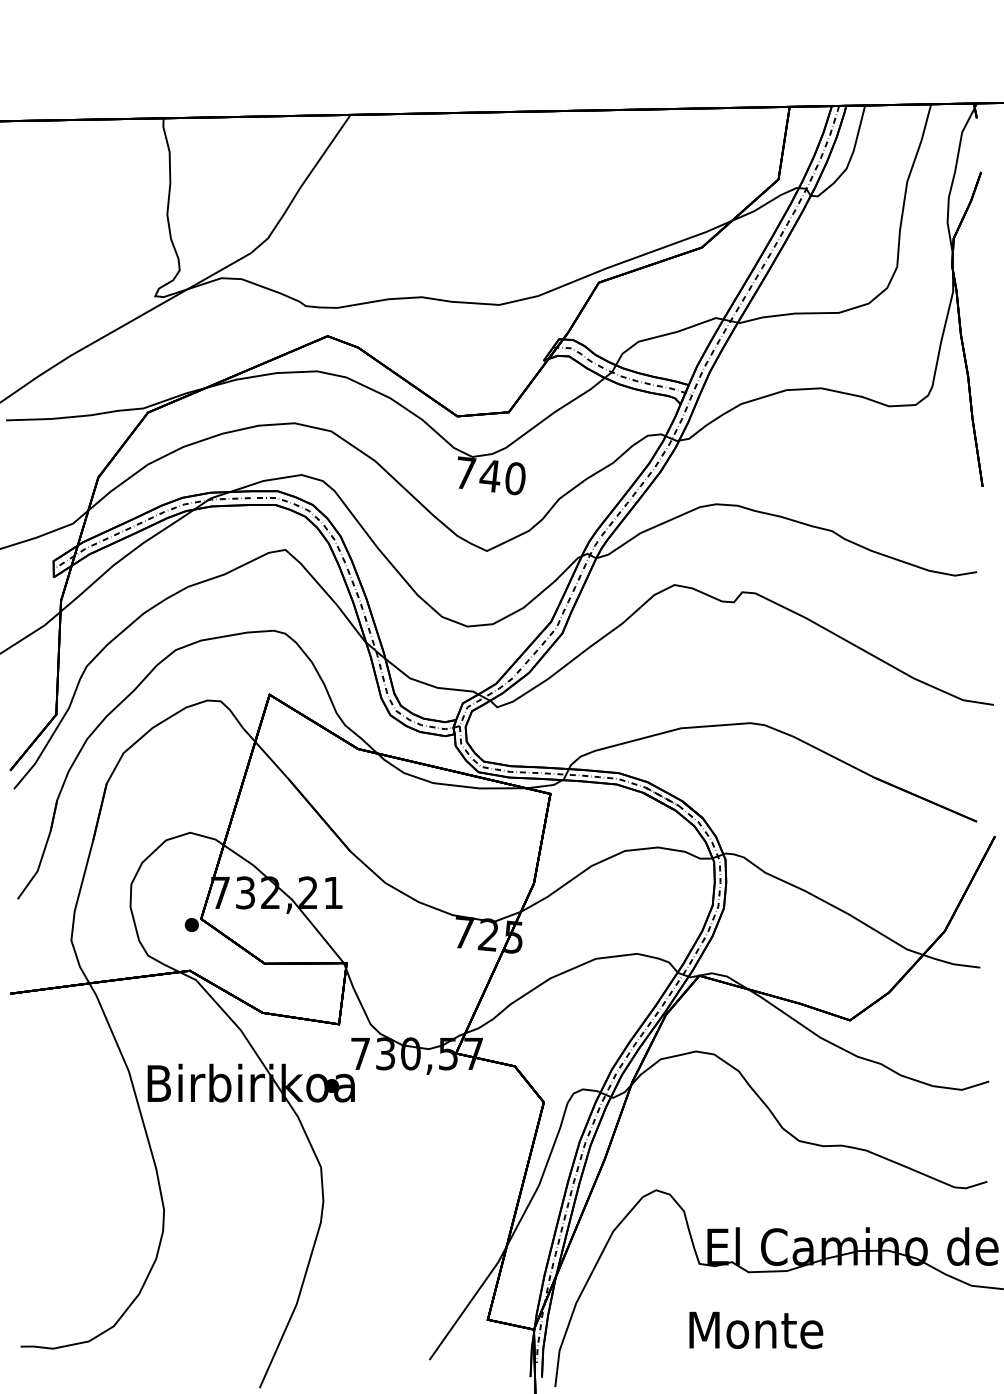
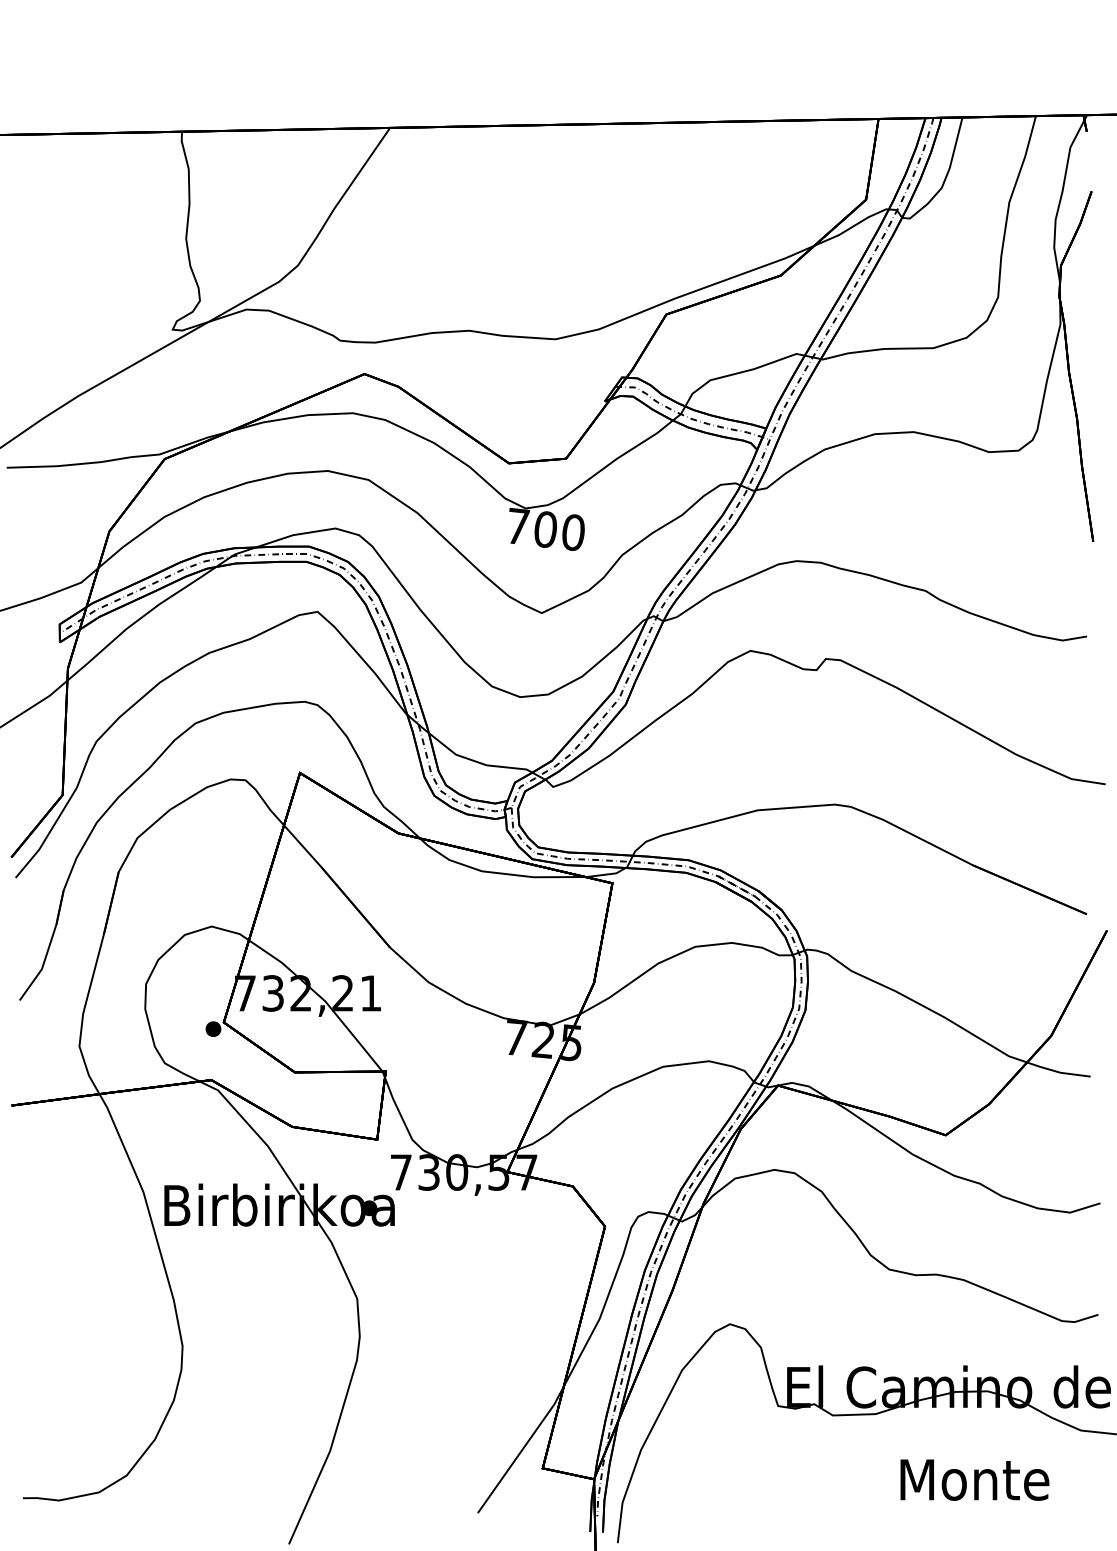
text: (489, 475) -> (544, 529), 740 -> 700
text: (756, 1329) -> (975, 1479), moved

